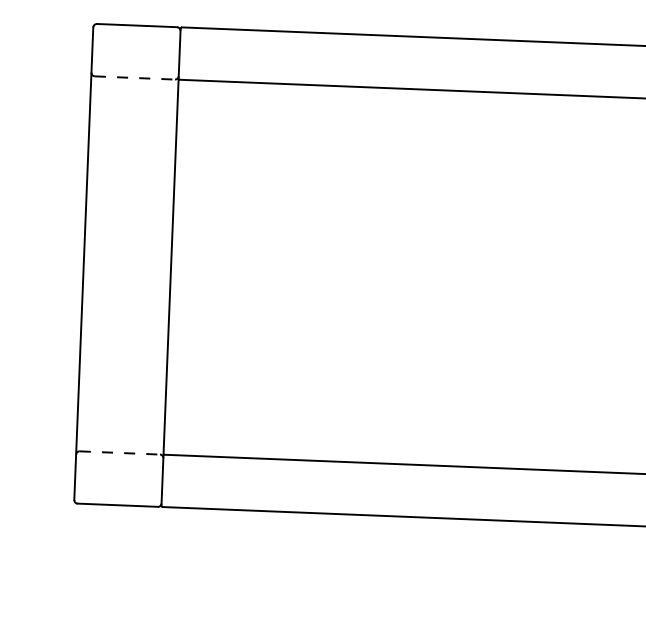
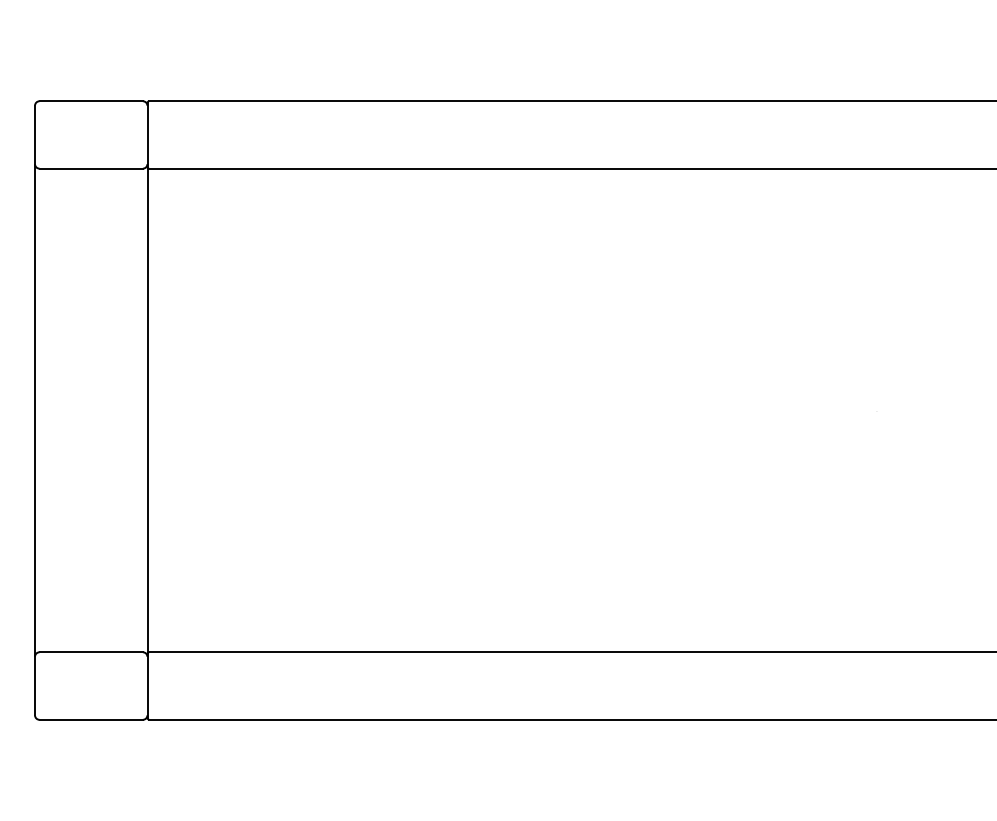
line: (135, 77) -> (91, 168), dashed -> solid
line: (120, 453) -> (91, 652), dashed -> solid

